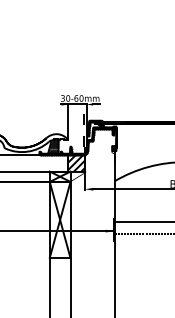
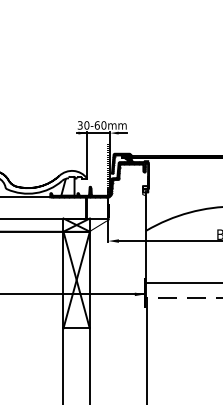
hatch: (53, 146) -> (68, 186), removed
hatch: (76, 162) -> (97, 206), removed

